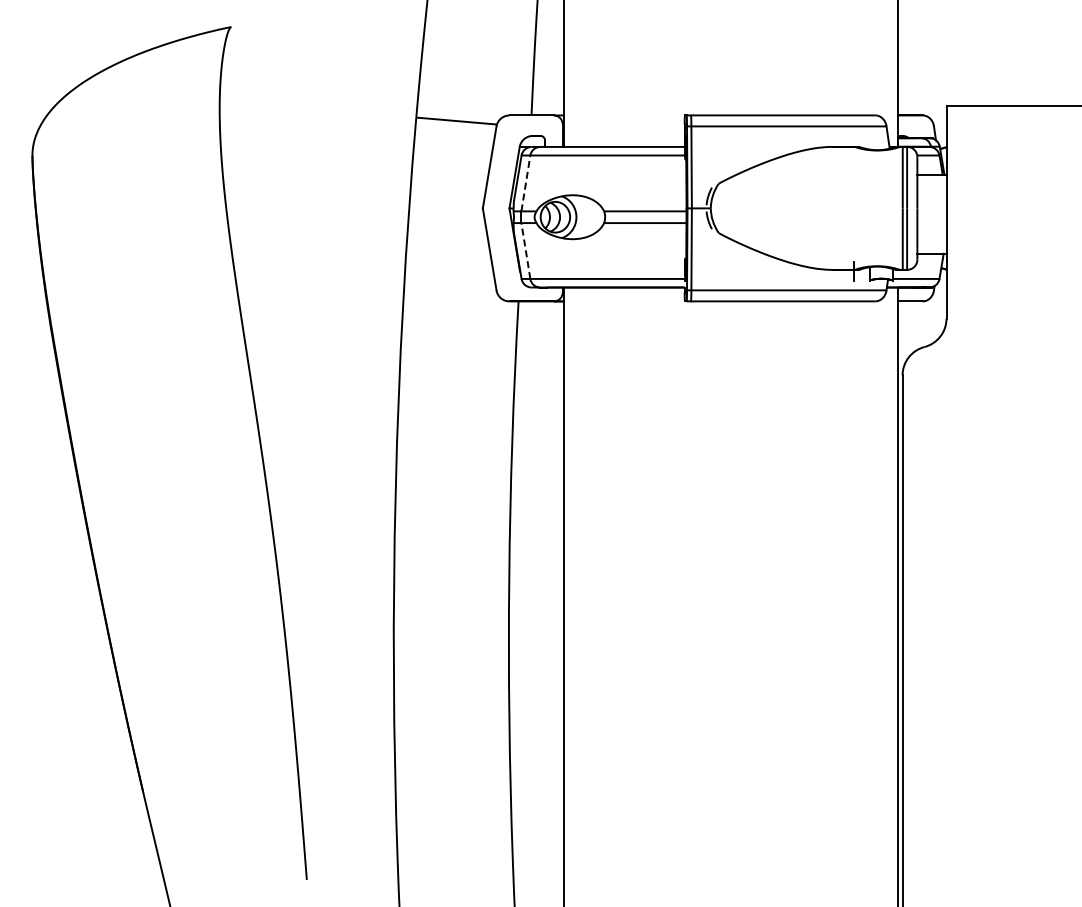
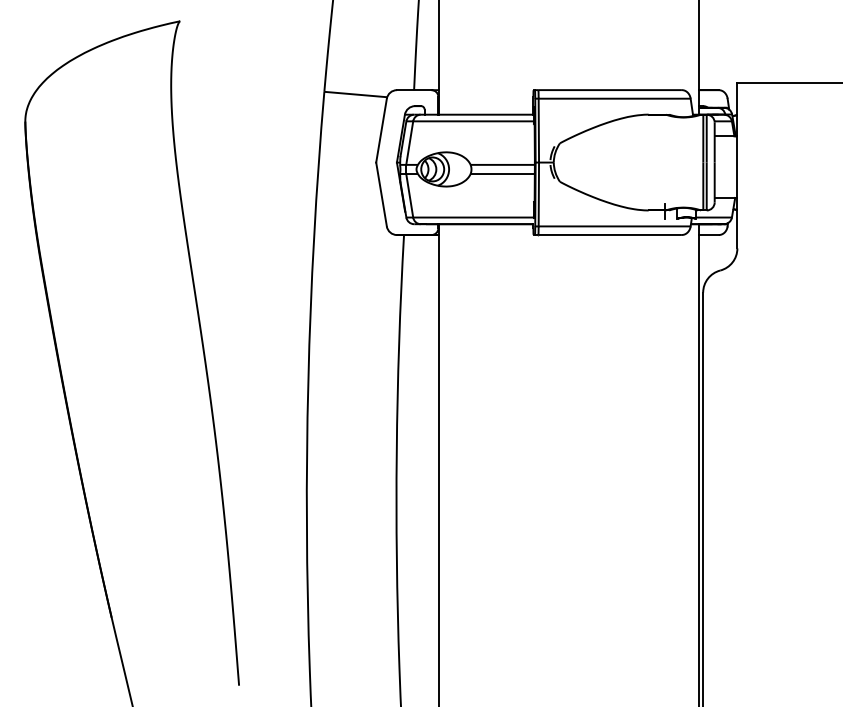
line: (525, 182) -> (409, 142), dashed -> solid
line: (525, 250) -> (409, 195), dashed -> solid

